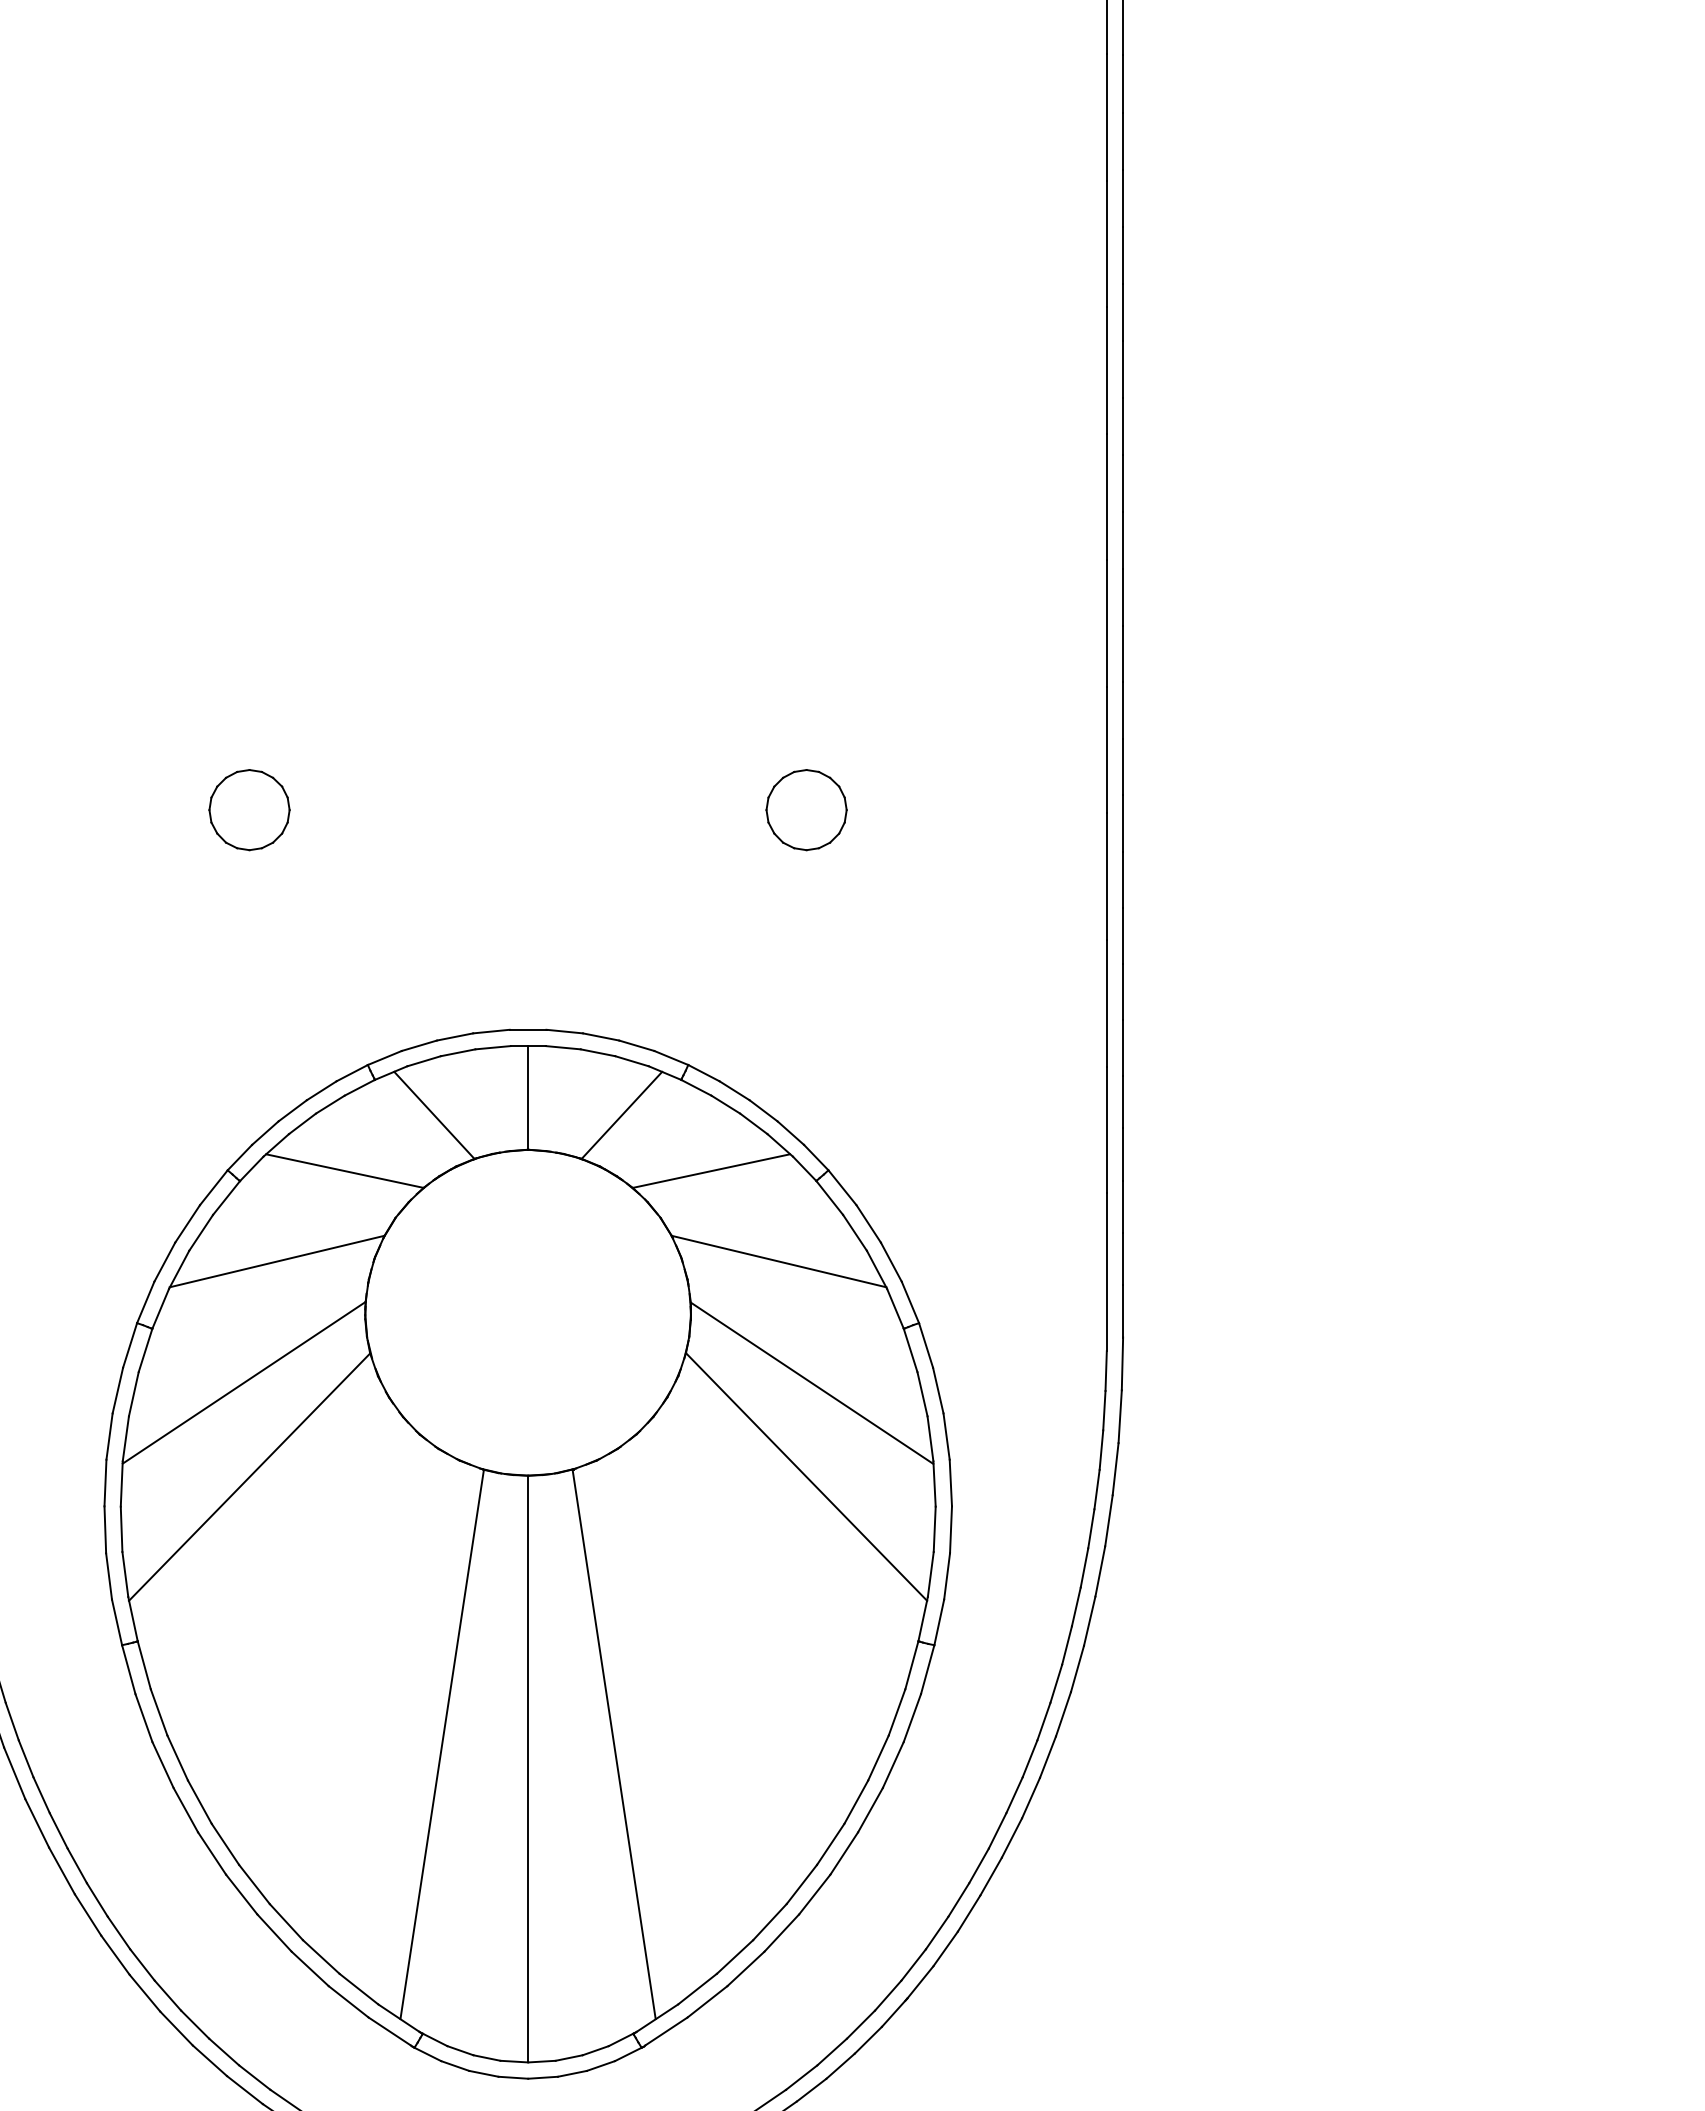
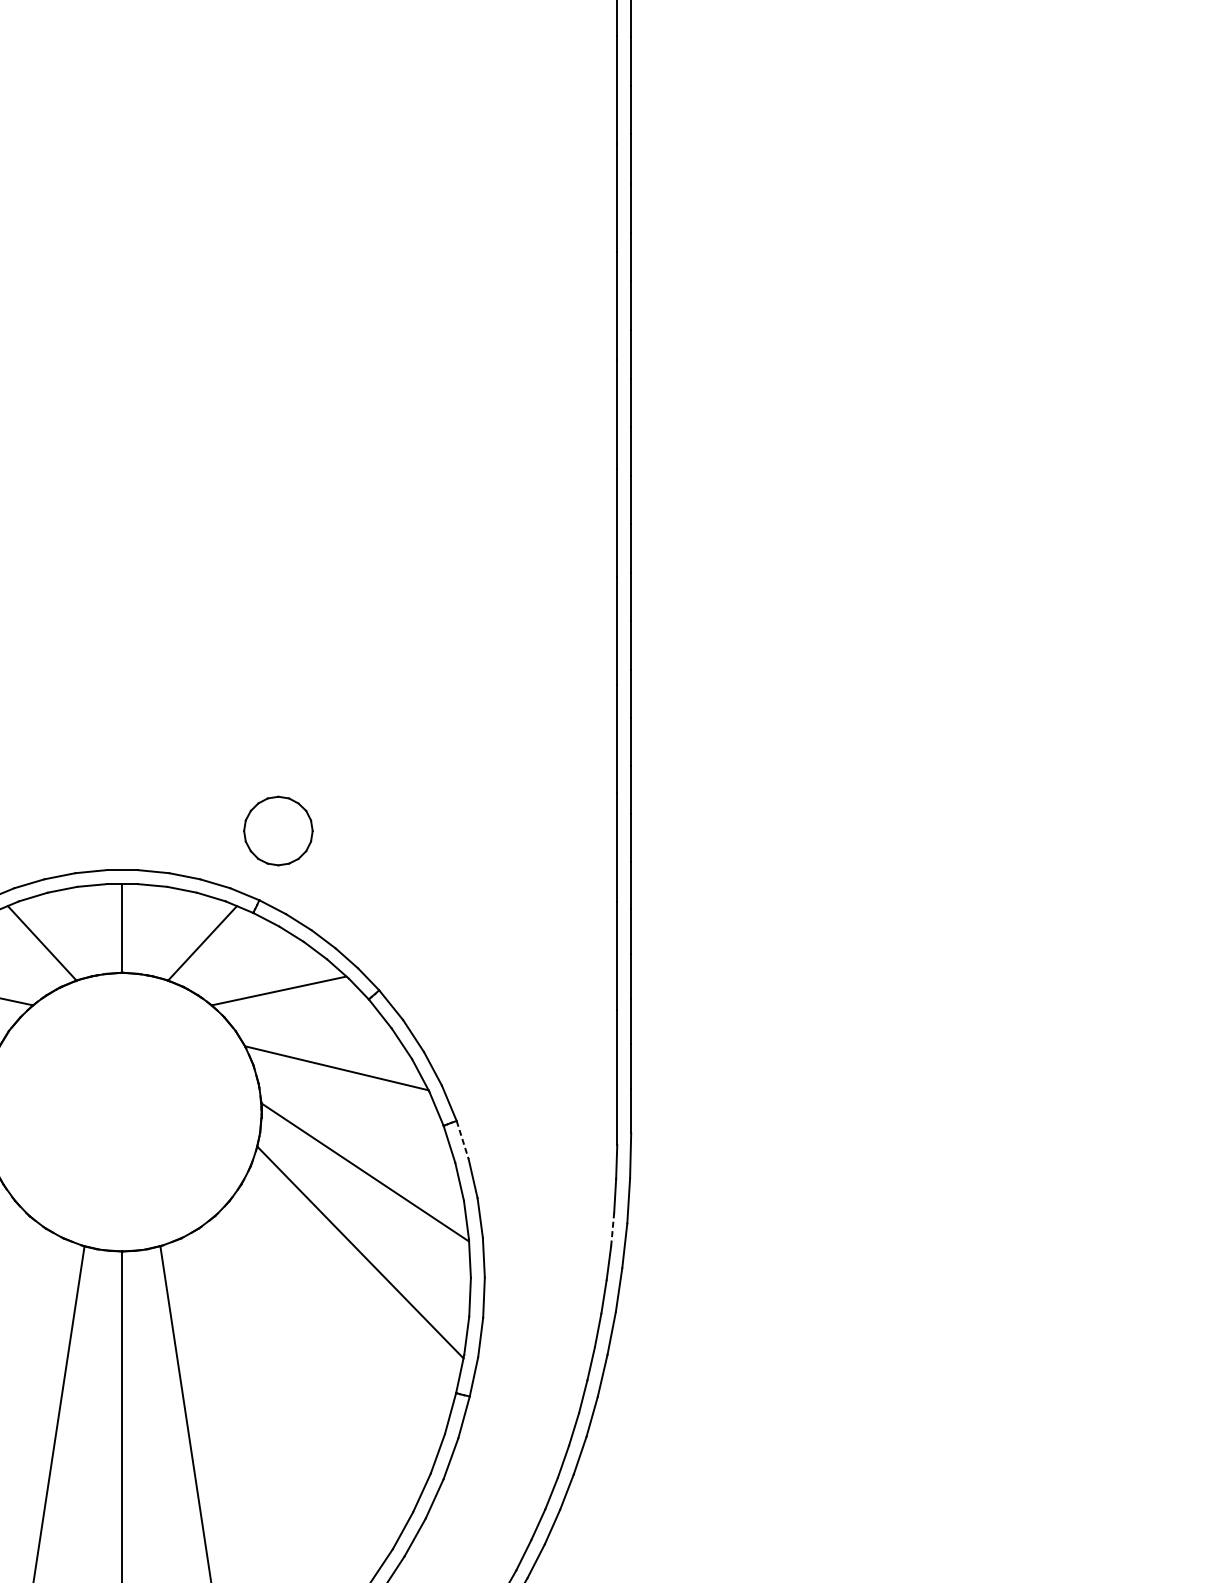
part: (806, 810) -> (278, 831), moved
line: (926, 1345) -> (463, 1140), solid -> dashed
line: (1101, 1450) -> (612, 1229), solid -> dashed

